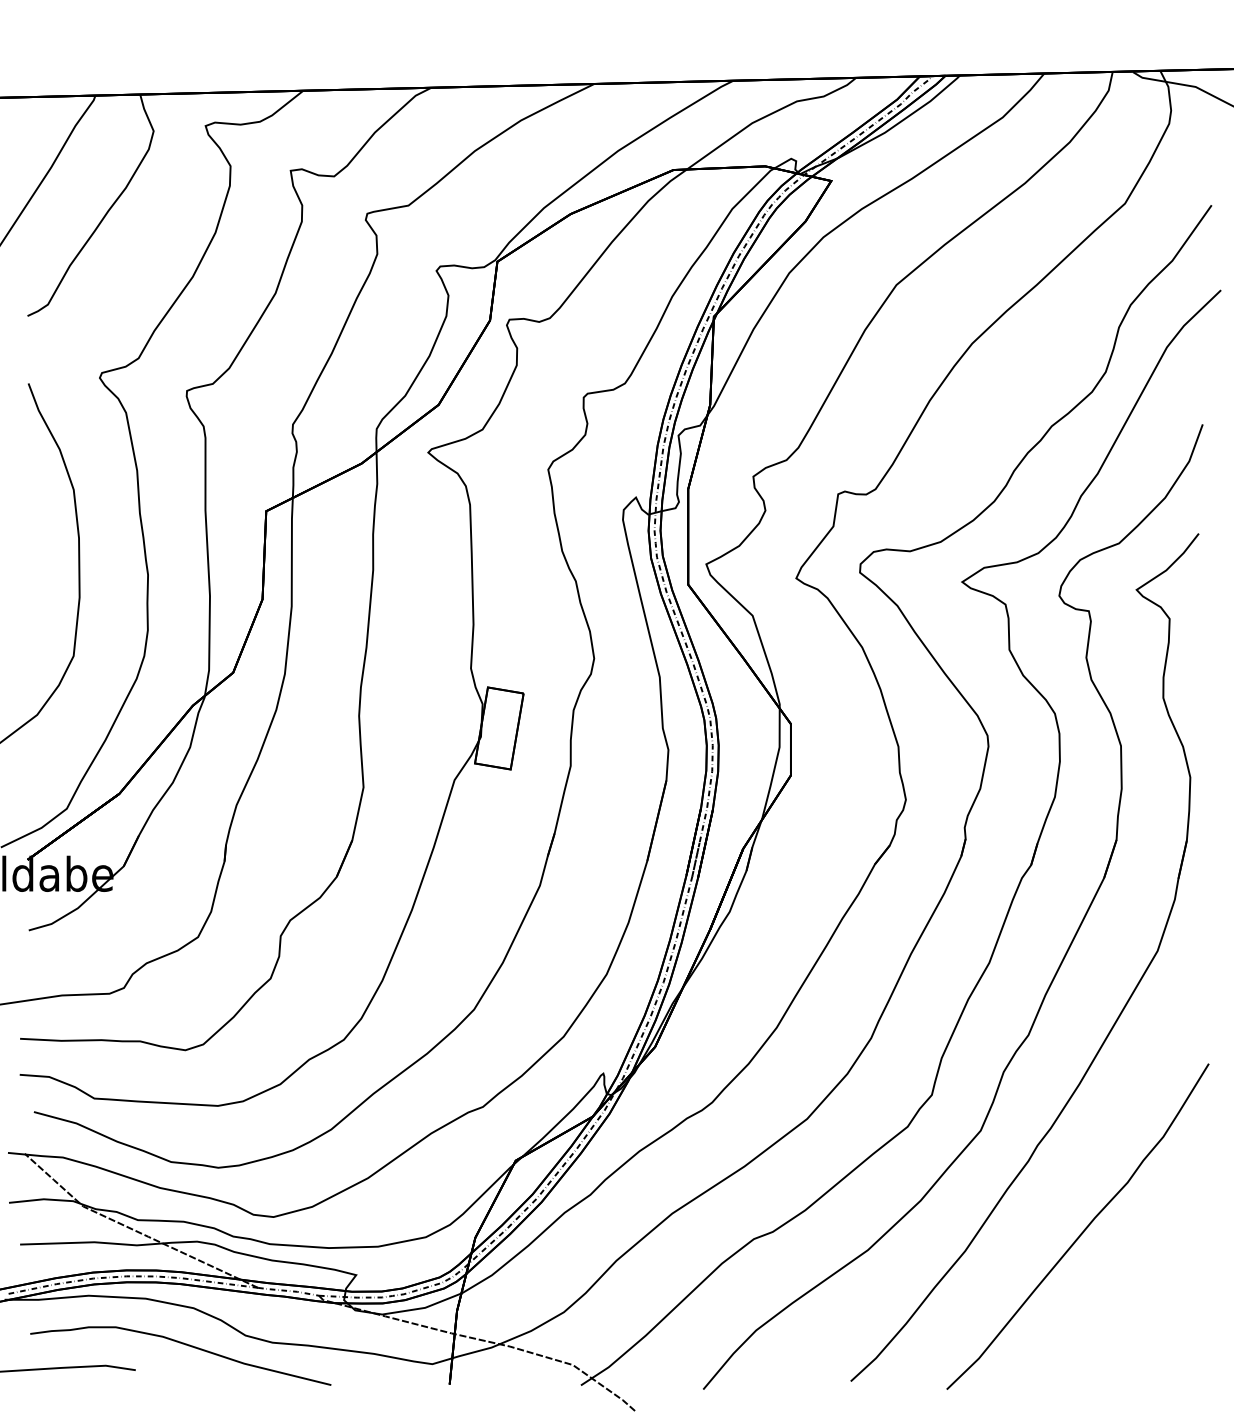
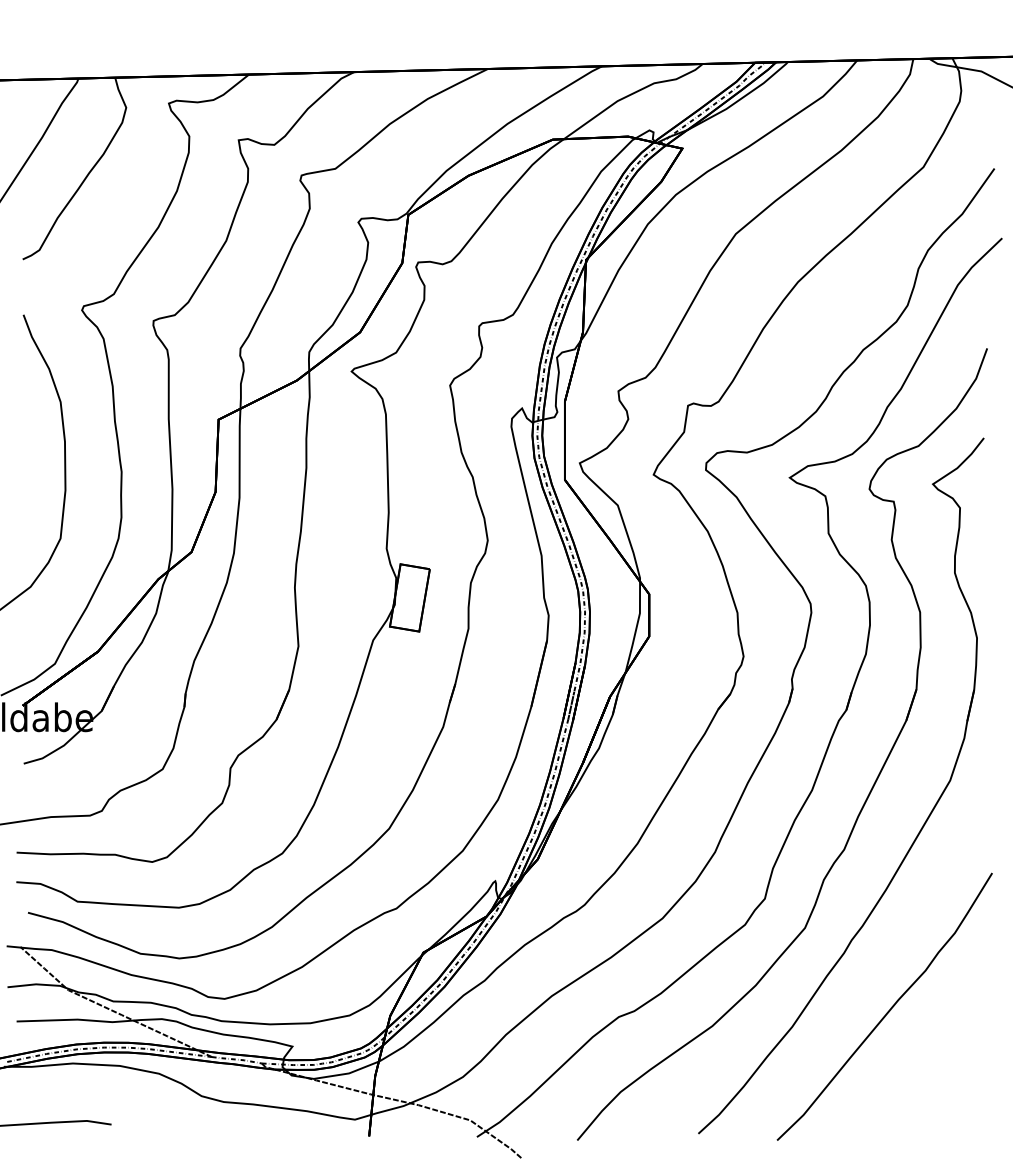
curve: (182, 1344) -> (149, 1103), removed

